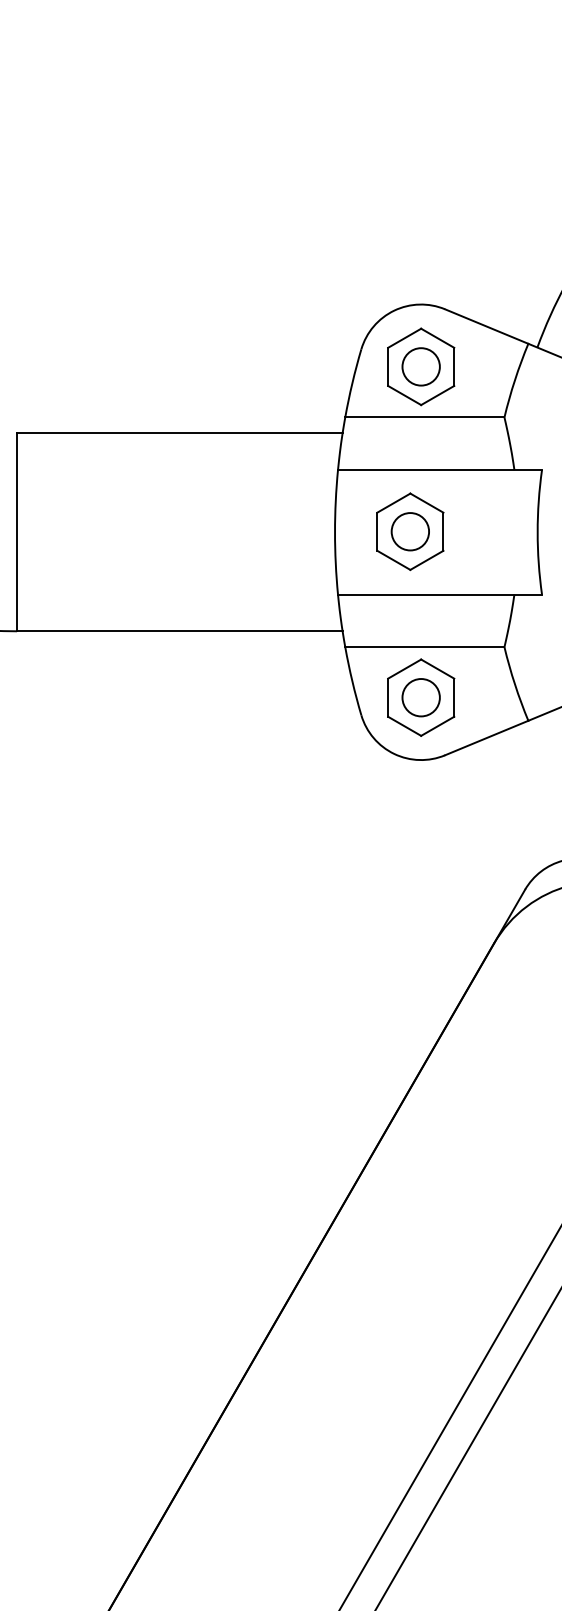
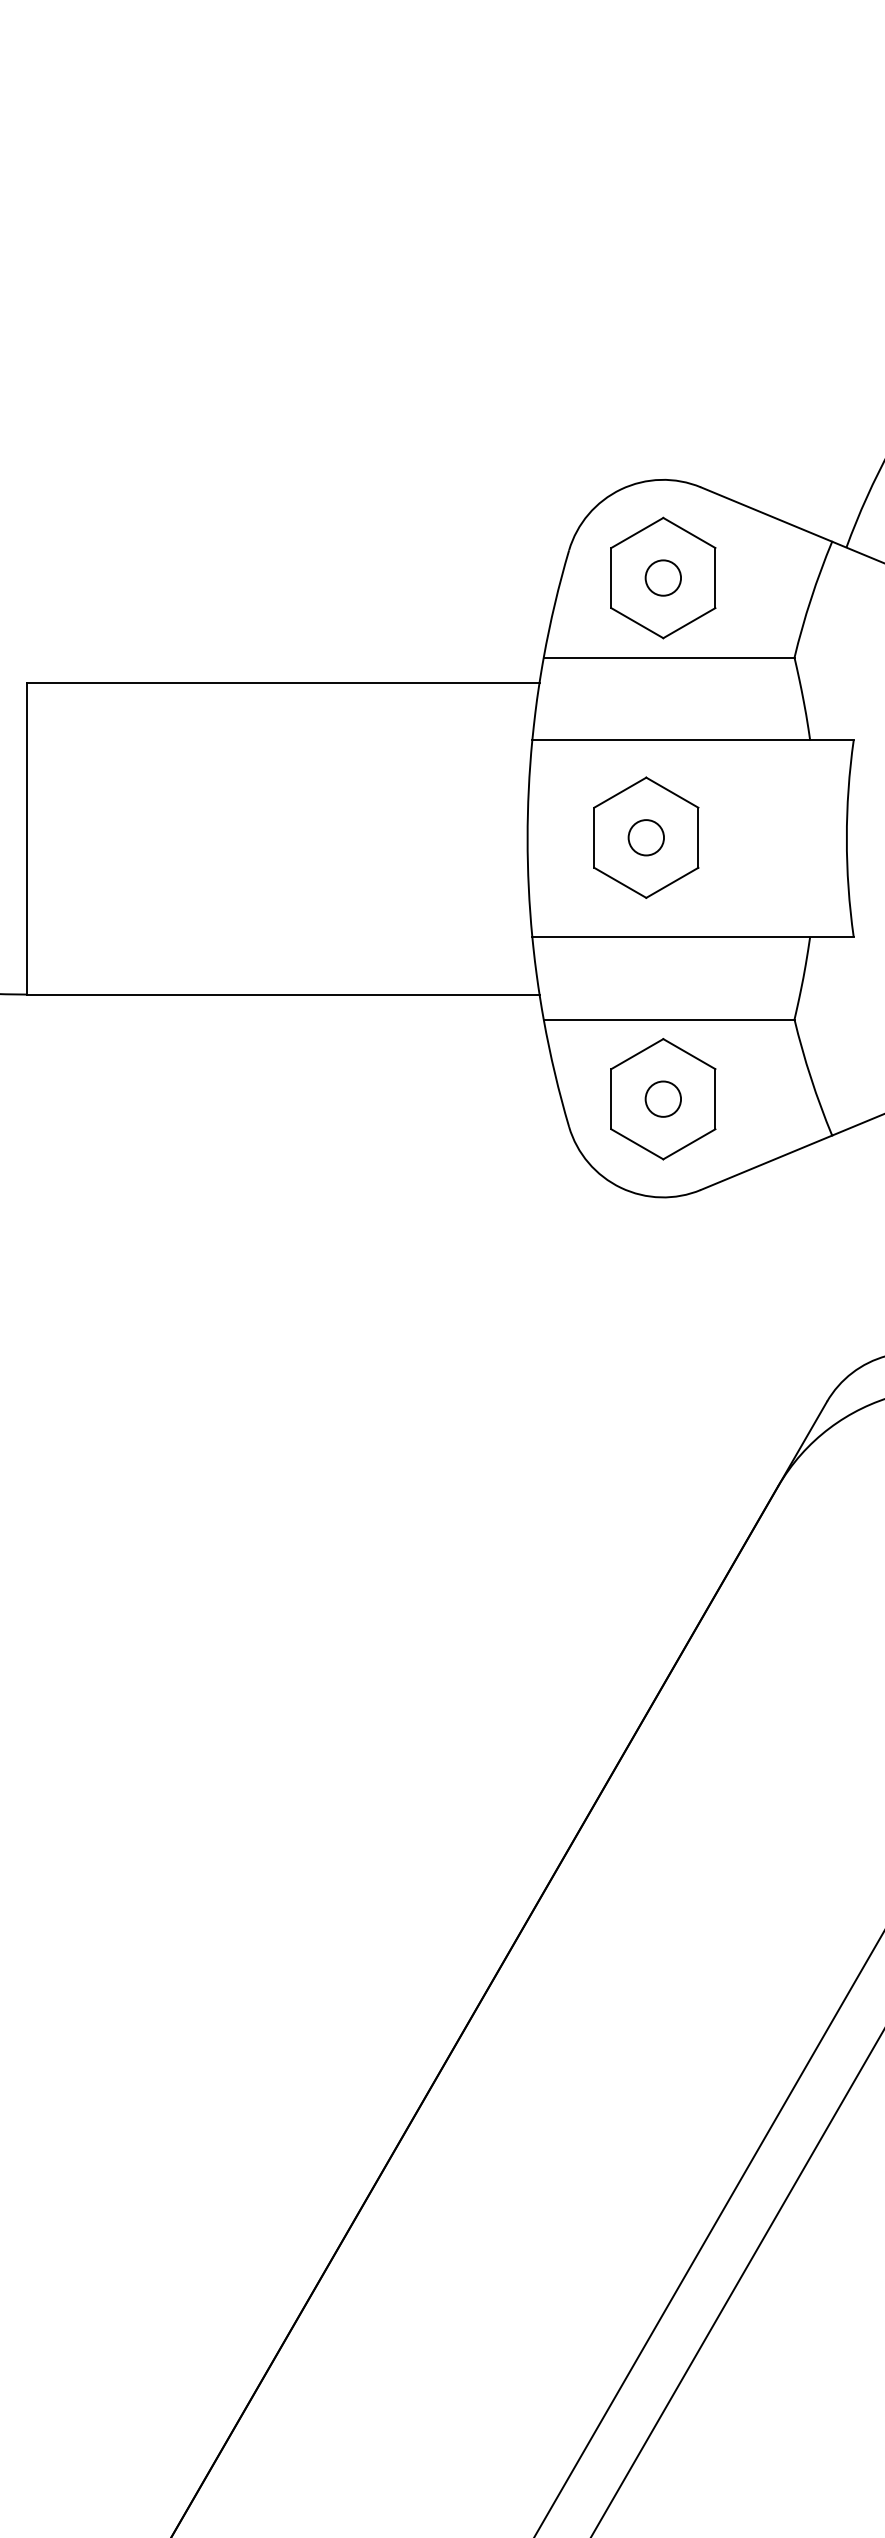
circle: (420, 366) -> (662, 577), size x0.6
circle: (410, 531) -> (646, 837), size x0.6
circle: (420, 697) -> (662, 1098), size x0.6

